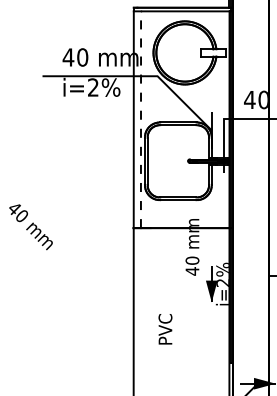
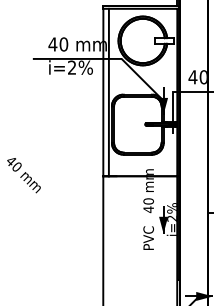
line: (141, 119) -> (109, 92), dashed -> solid
fill: (211, 137) -> (163, 106), added
text: (165, 329) -> (148, 238), moved

